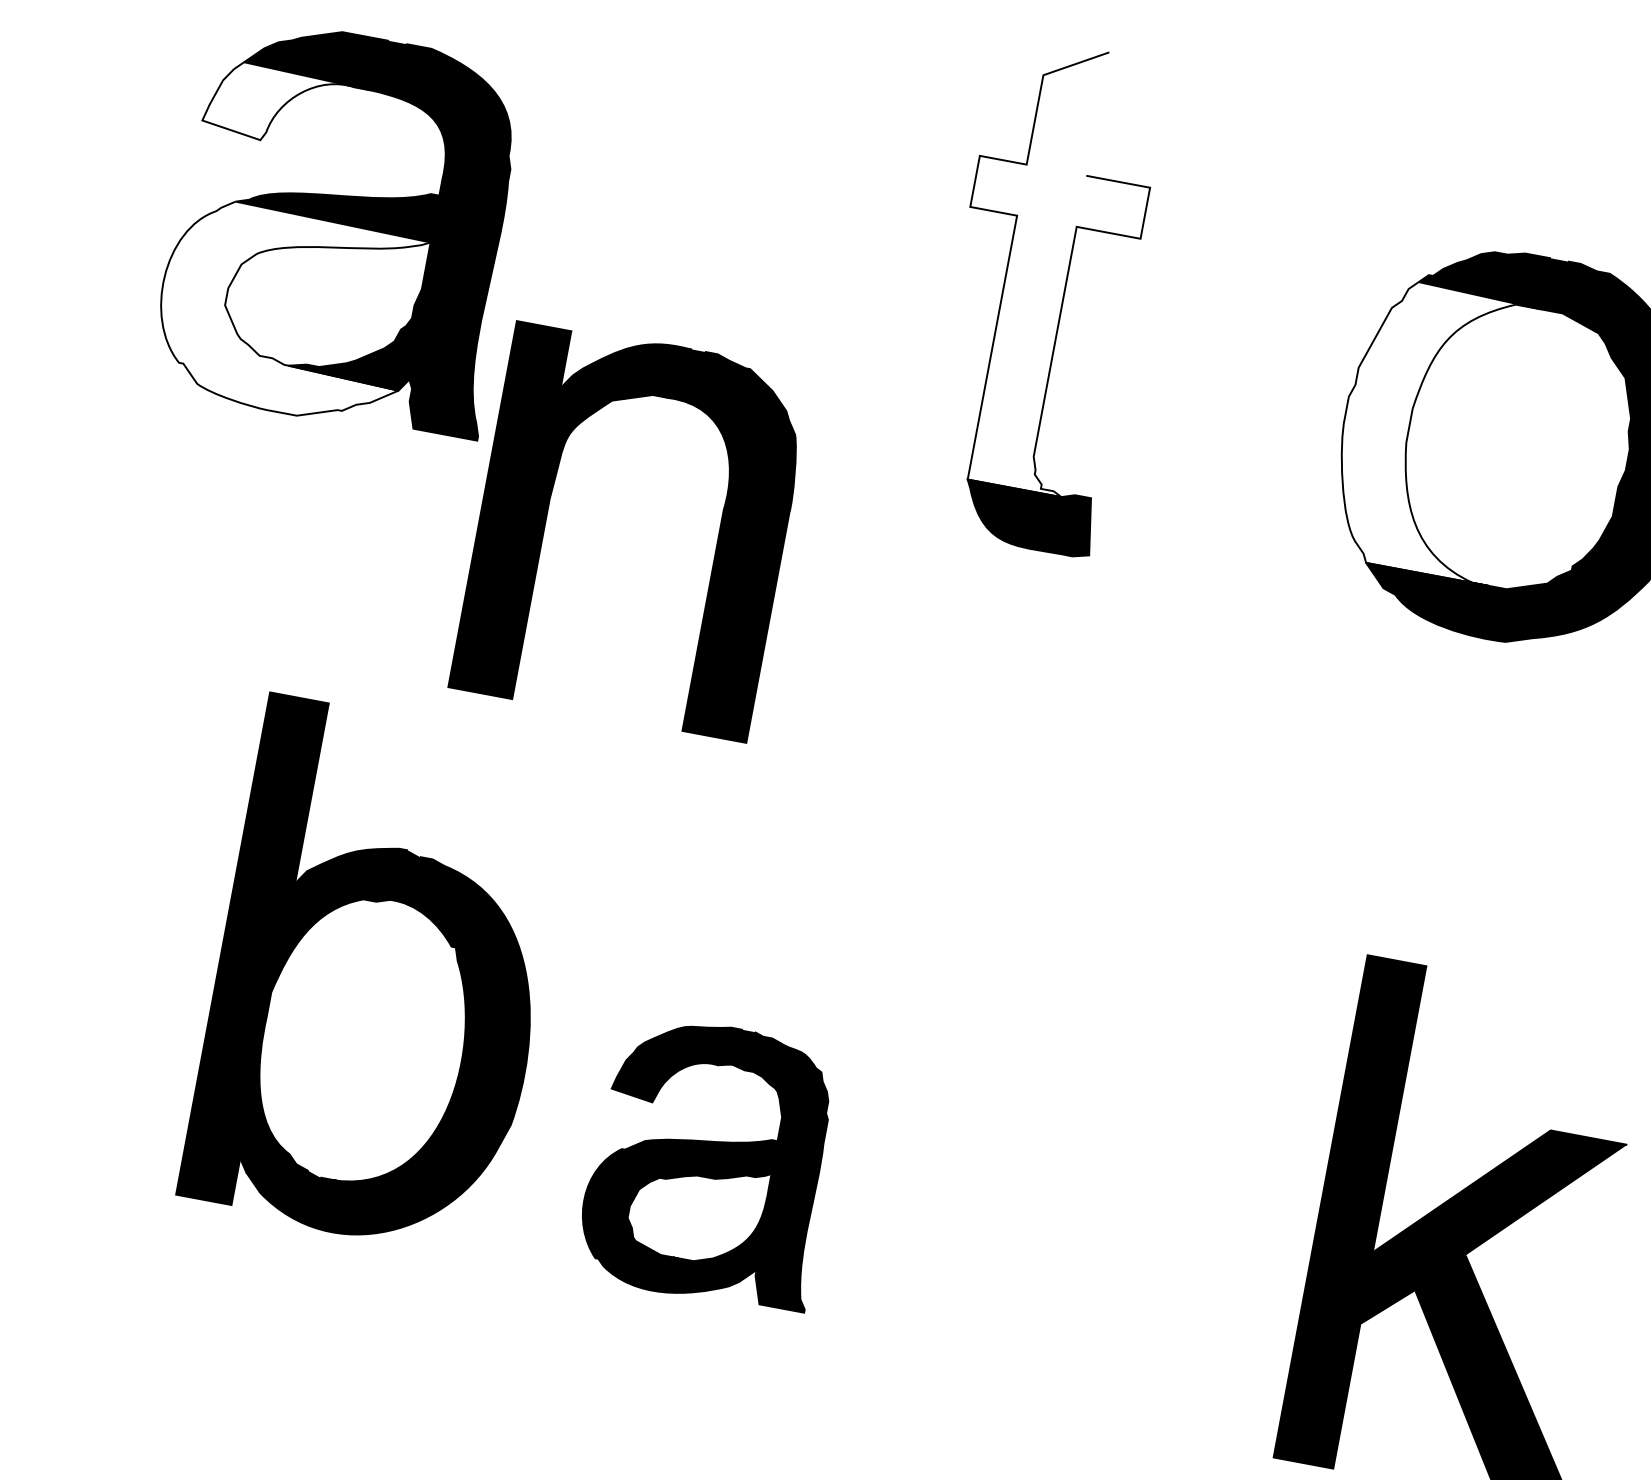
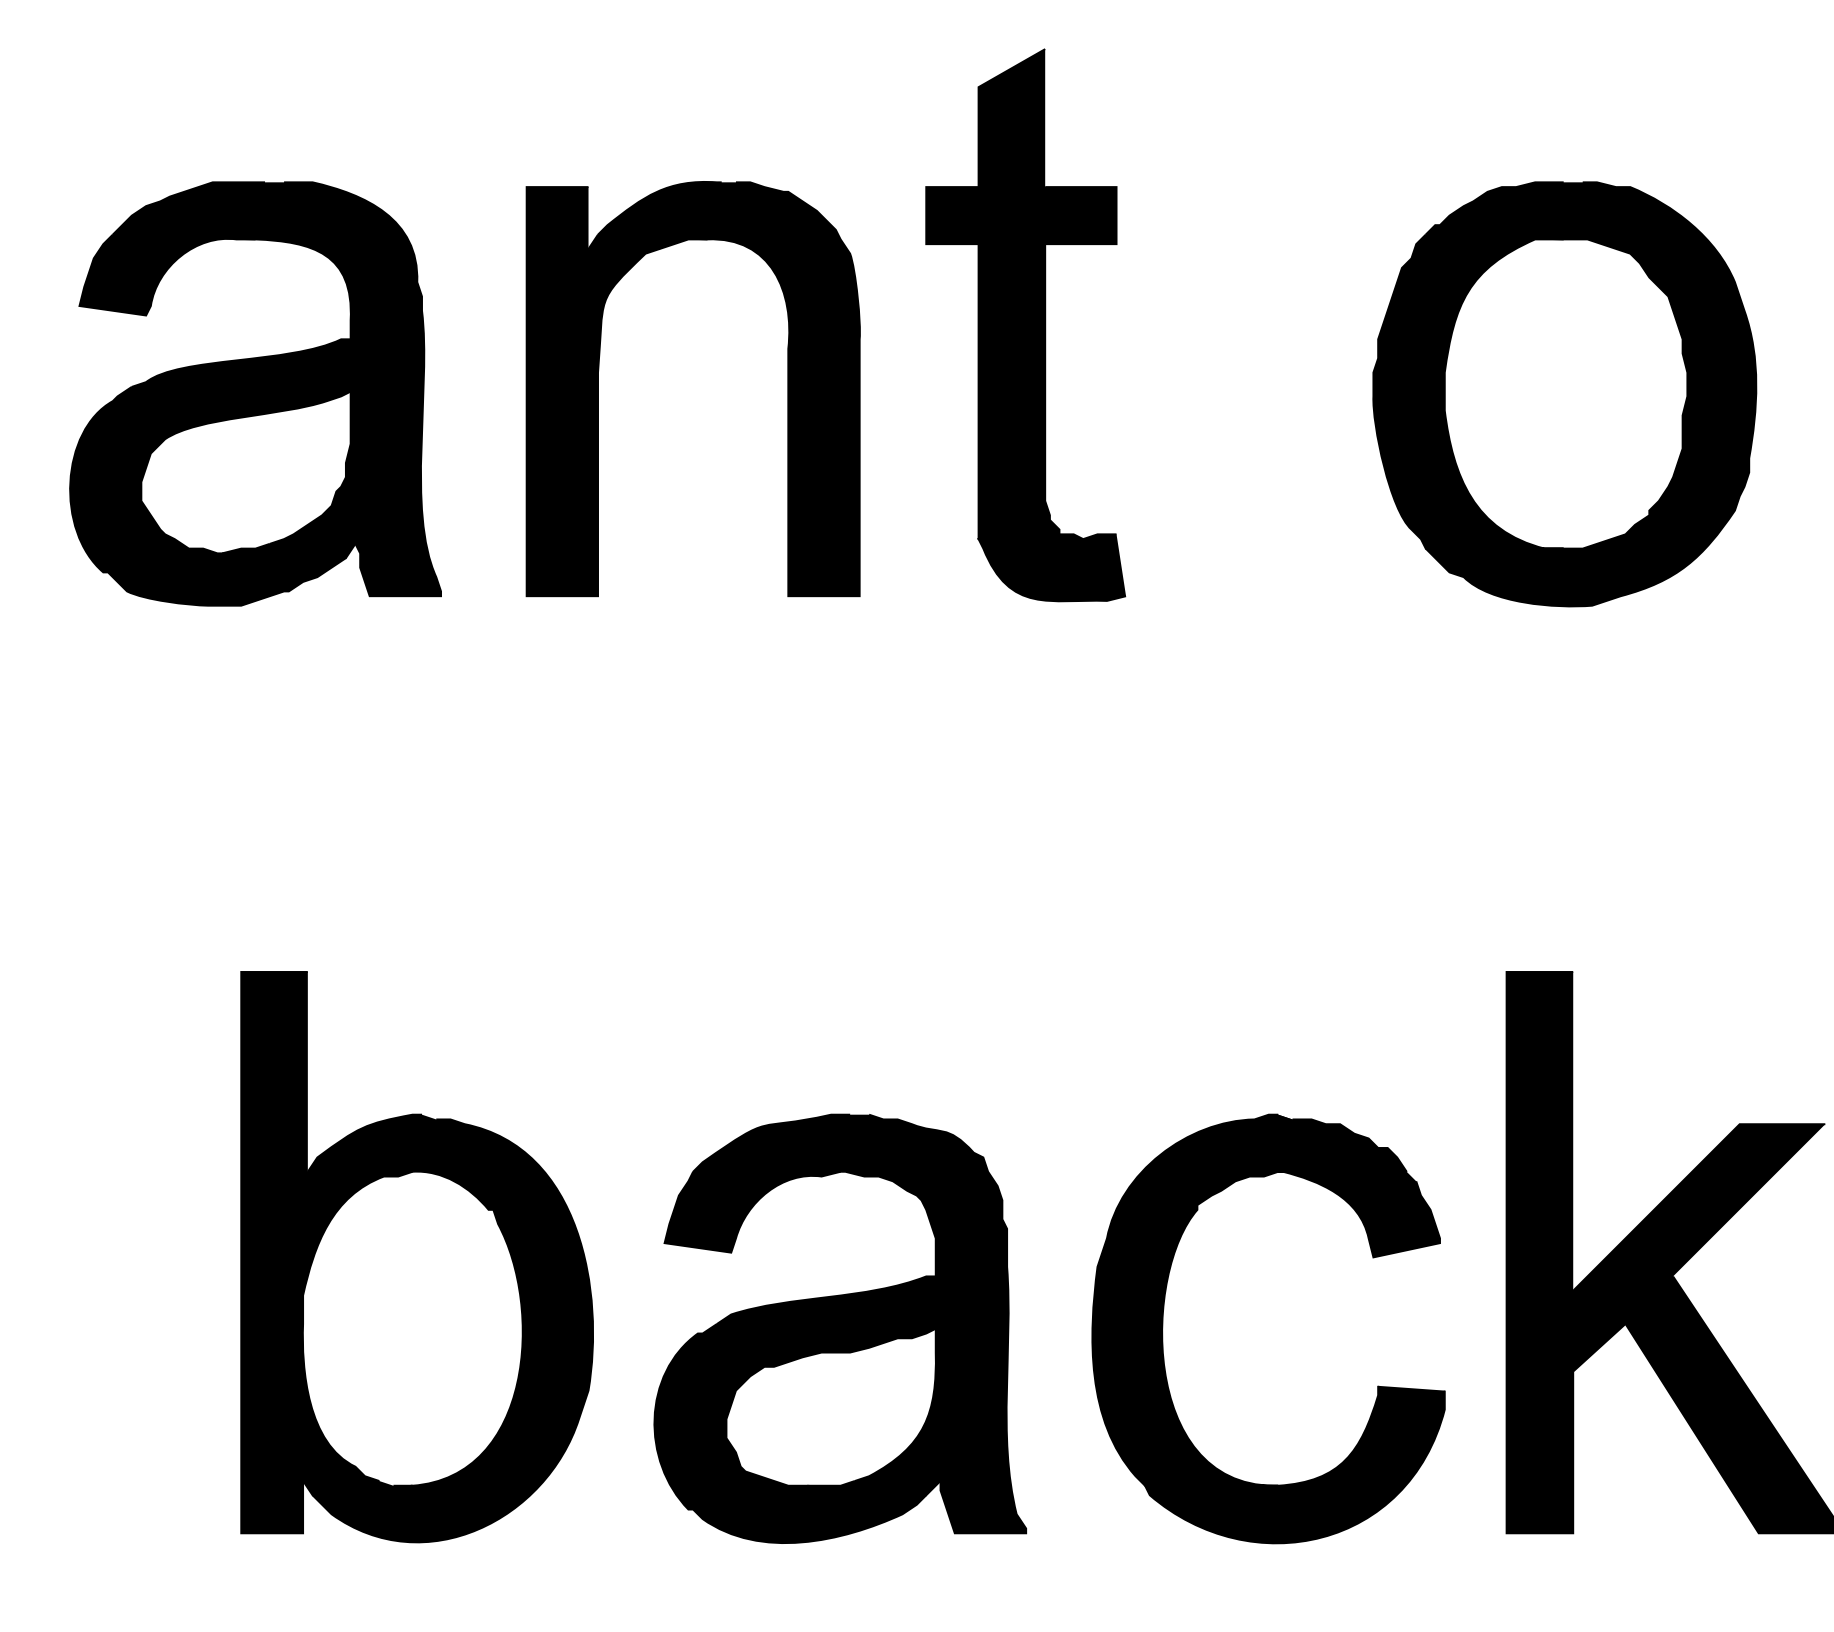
fill: (286, 107) -> (167, 274), added
fill: (1047, 267) -> (1021, 294), added
fill: (287, 311) -> (210, 495), added
fill: (1430, 429) -> (1468, 391), added
part: (547, 514) -> (598, 389), moved
part: (379, 977) -> (416, 1257), moved
part: (711, 1162) -> (839, 1328), size x1.43
part: (1001, 1216) -> (1163, 1328), added

